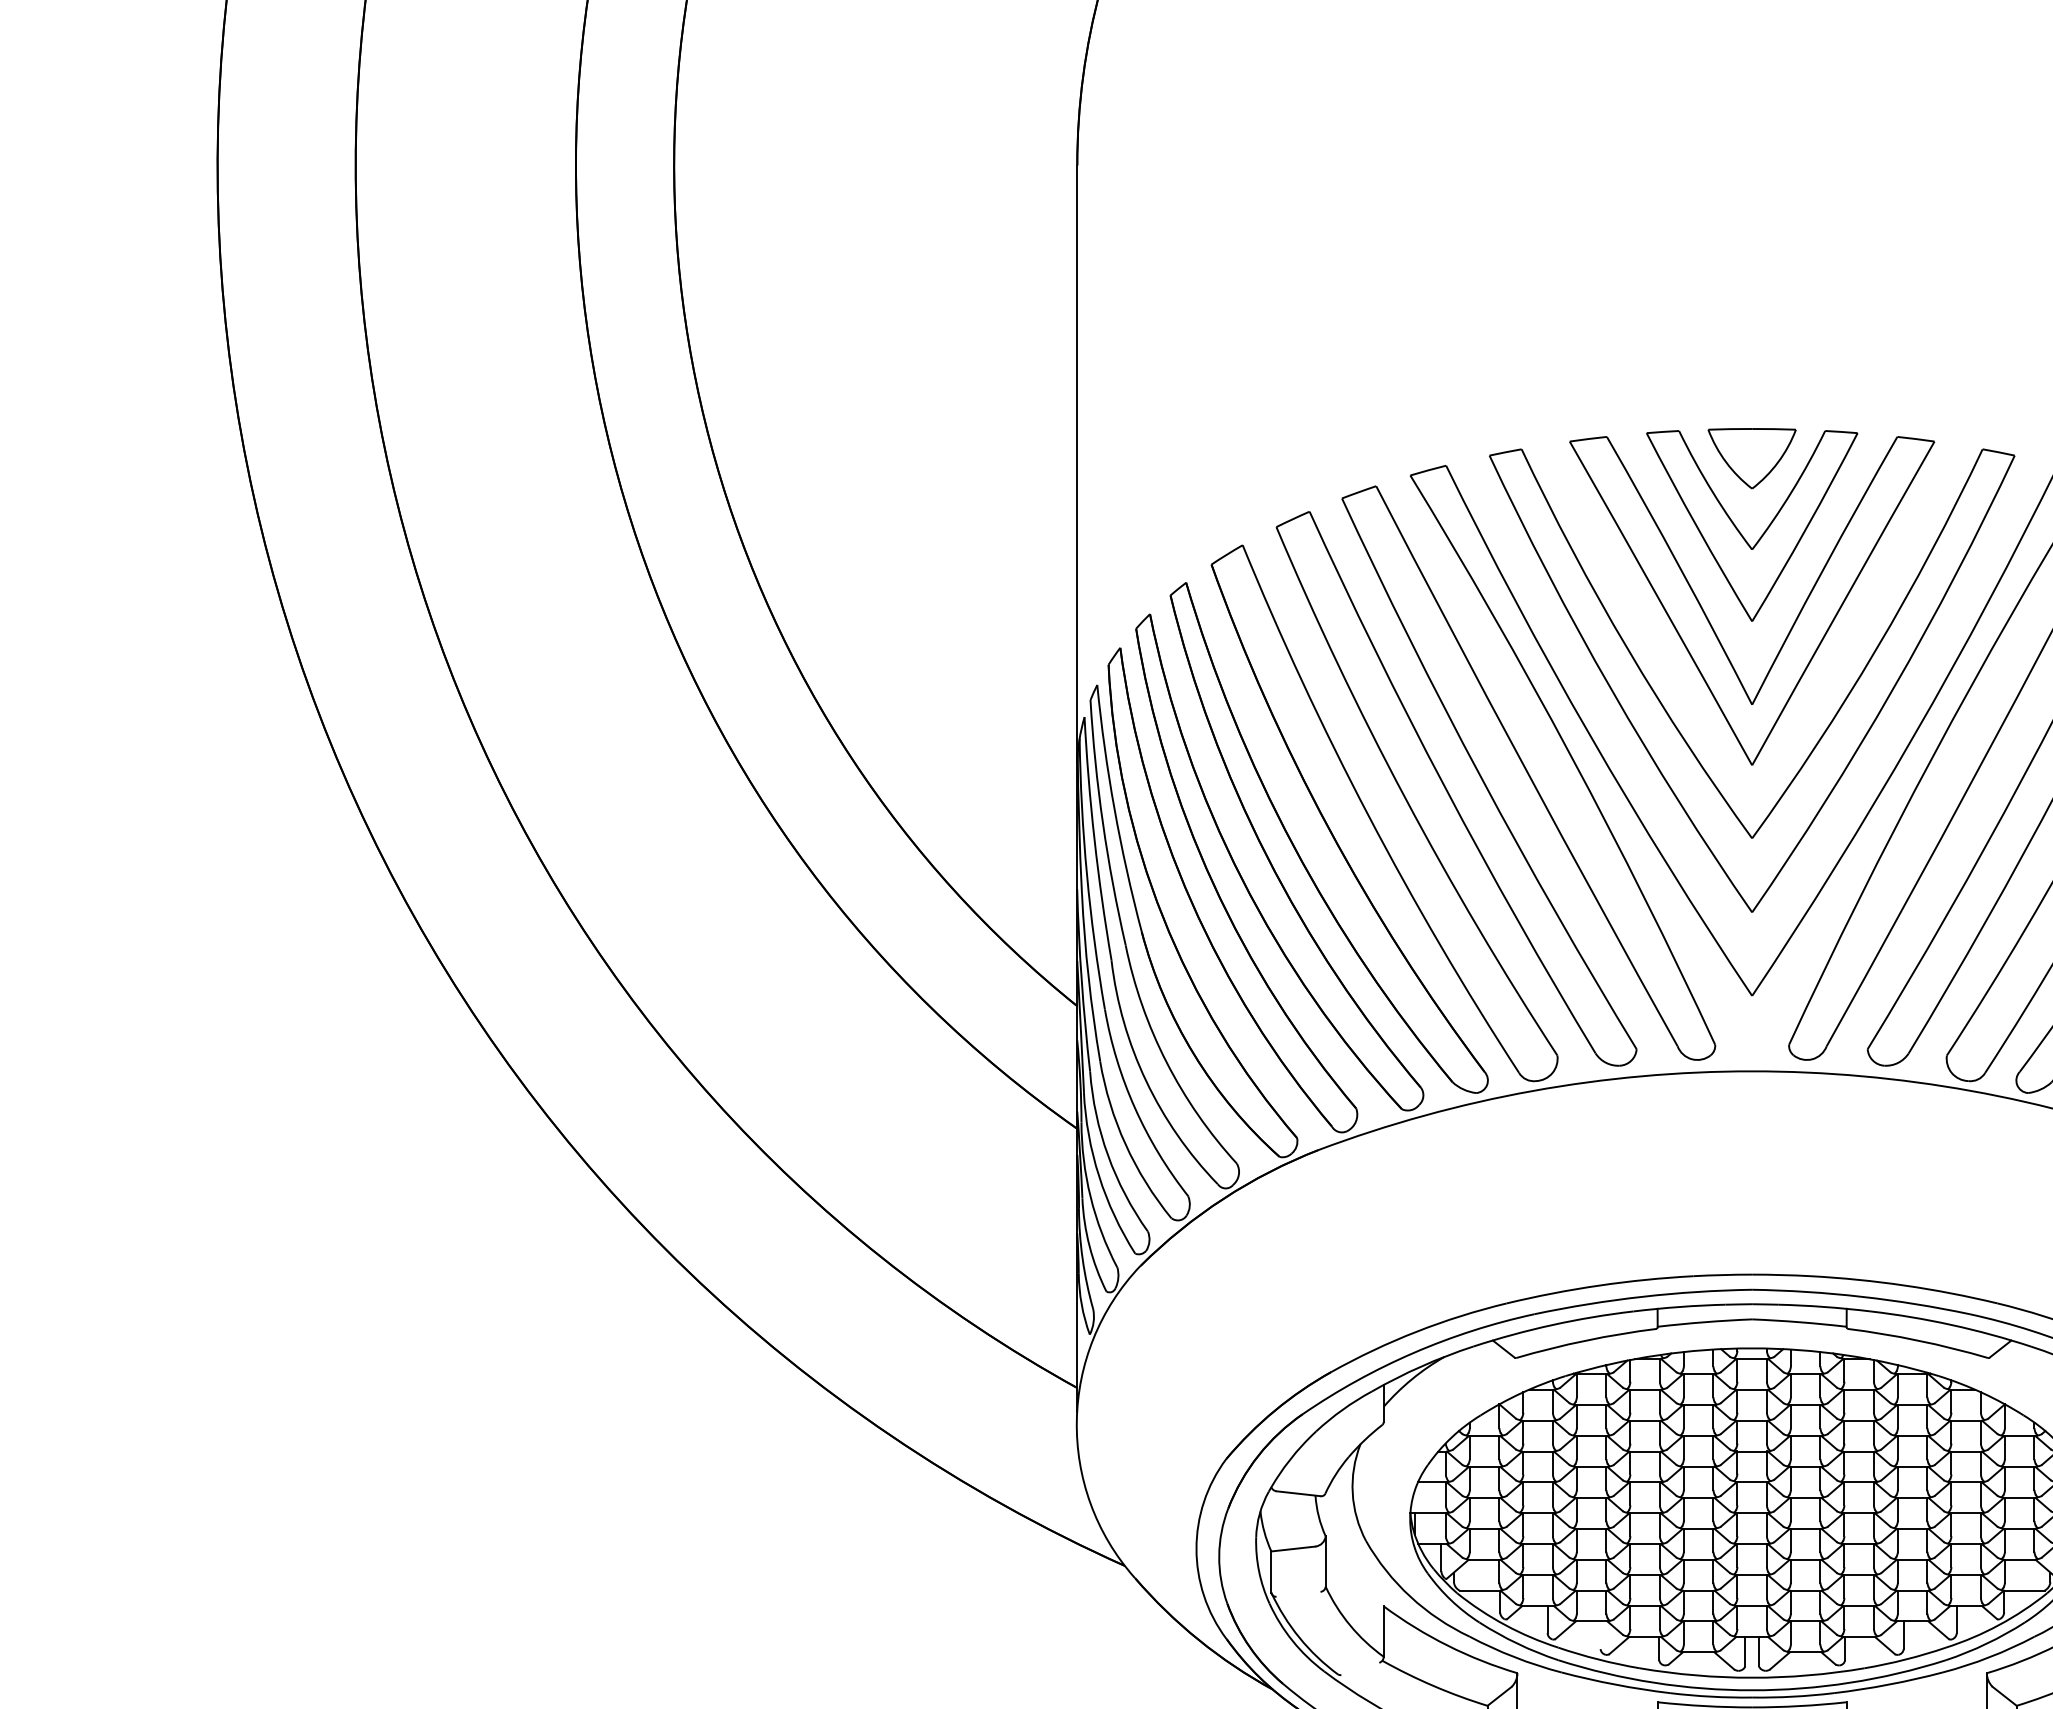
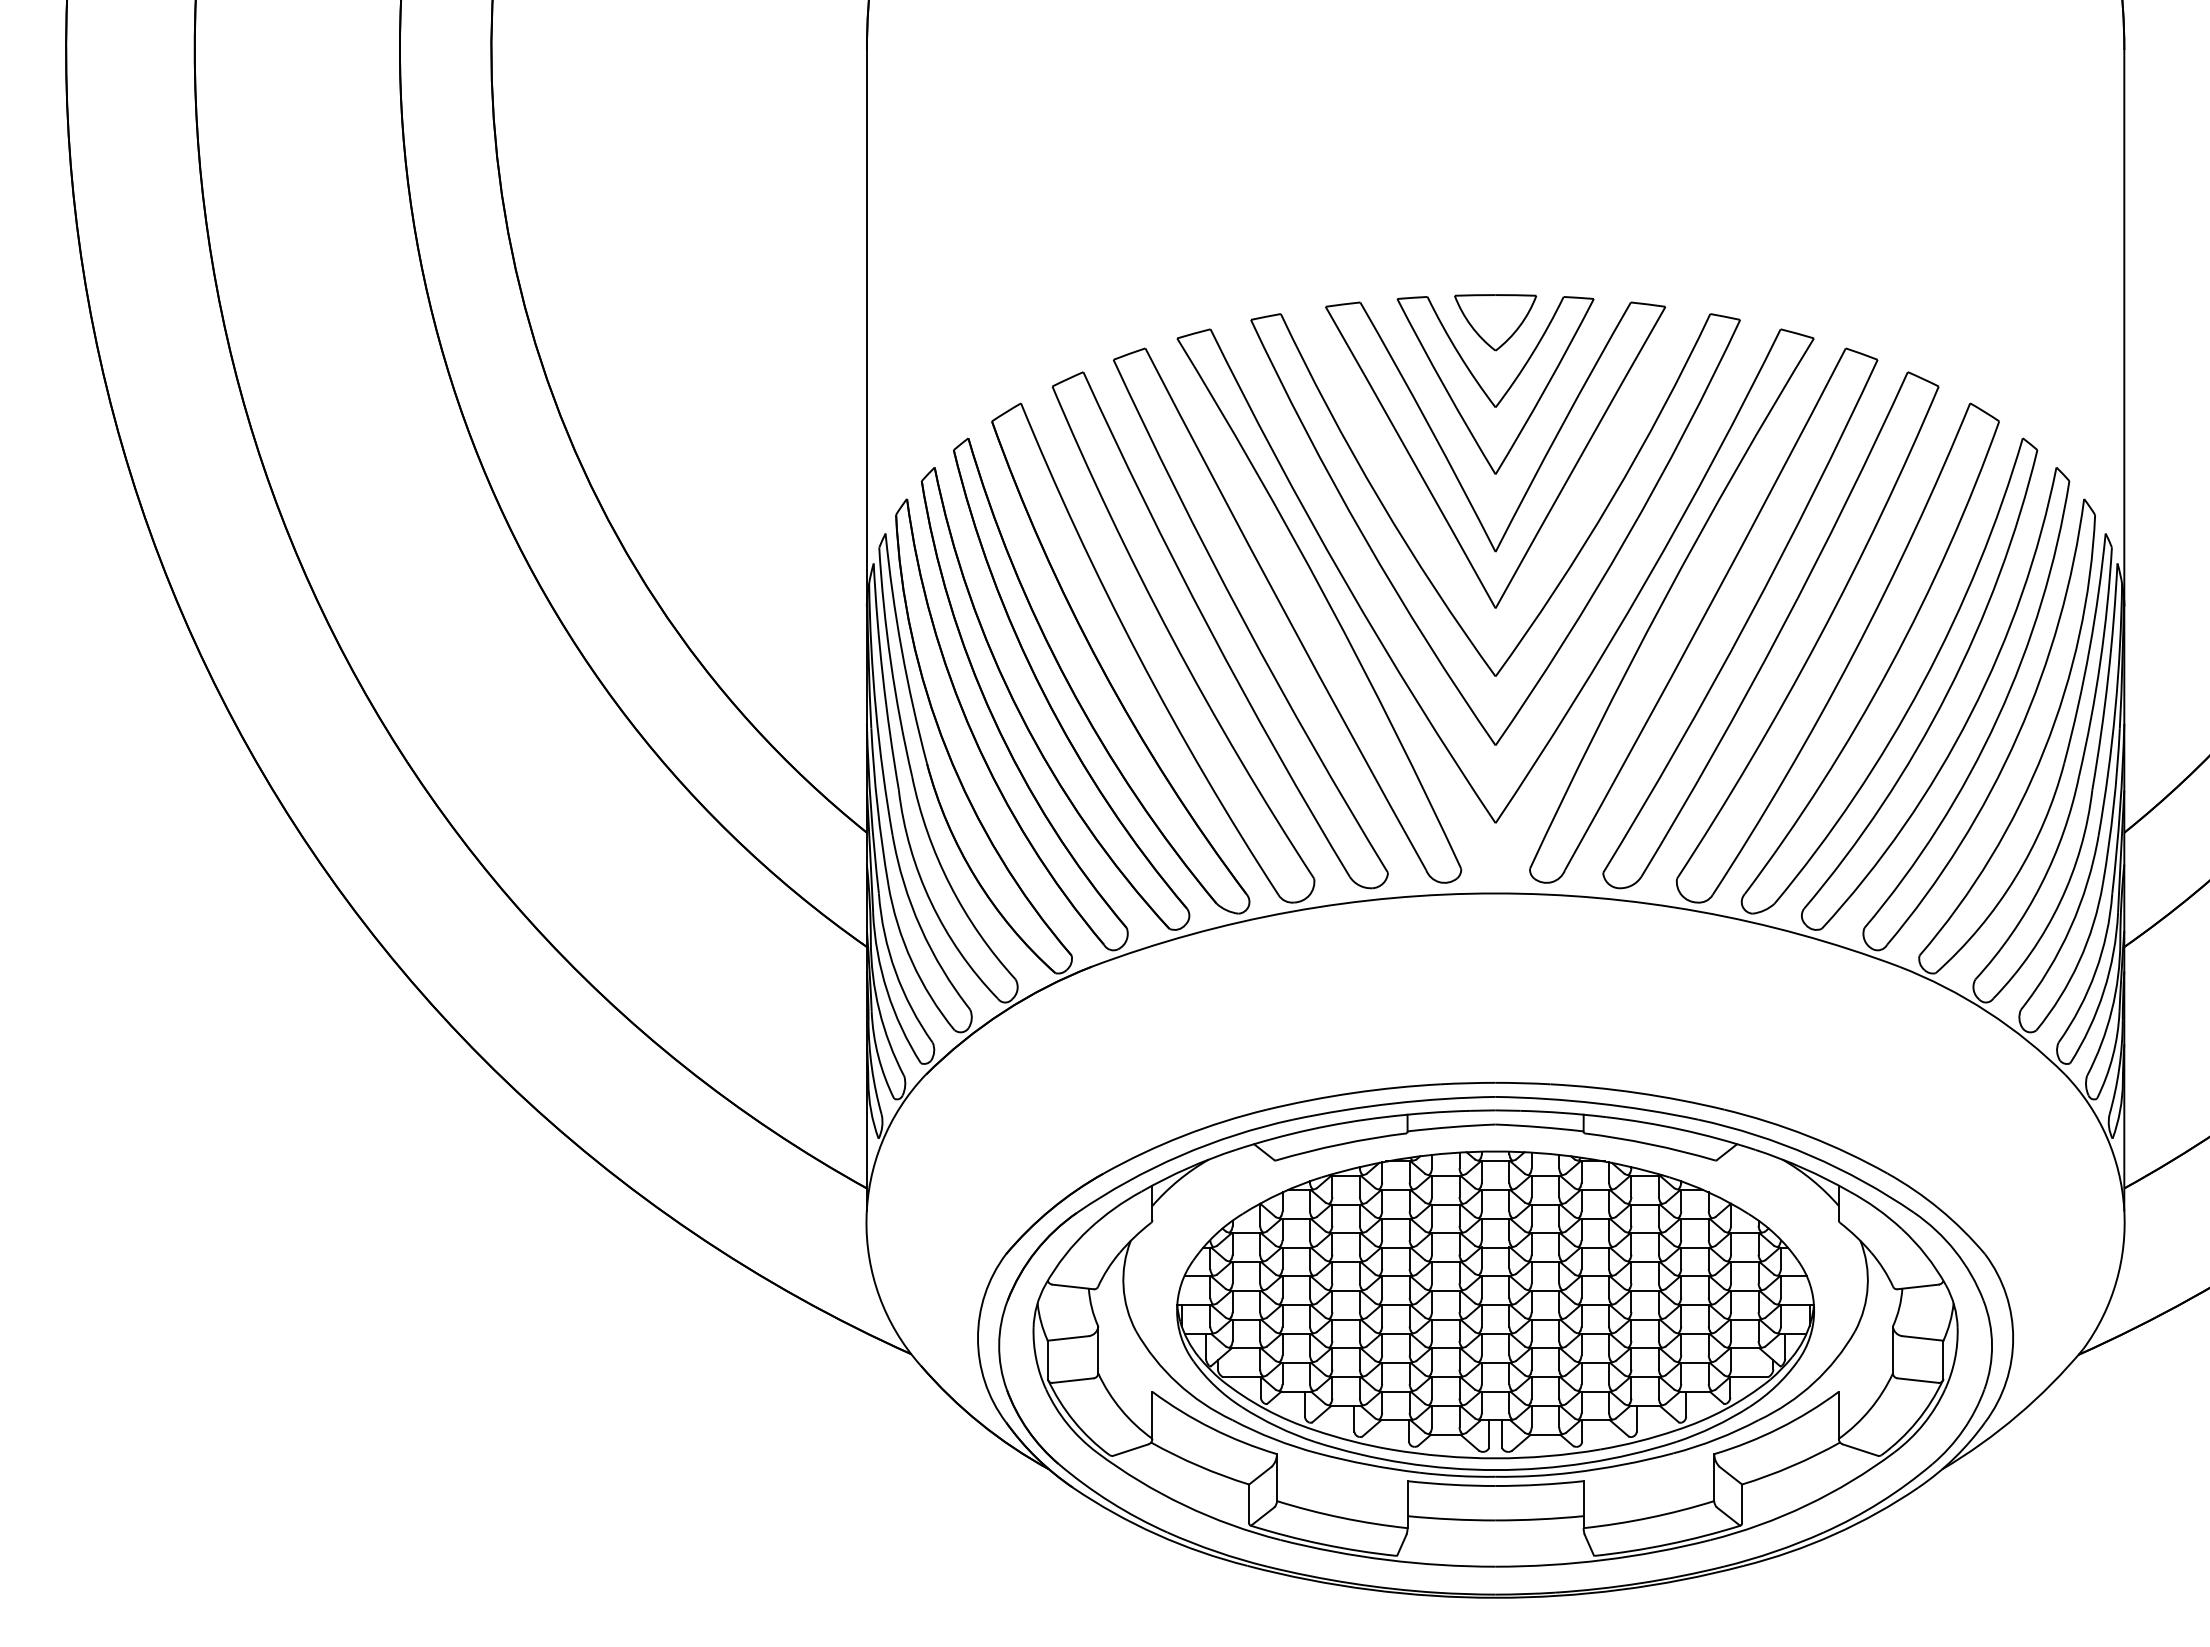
line: (1297, 1594) -> (1072, 1380), added
line: (1600, 1634) -> (1354, 1418), added
line: (1360, 1668) -> (1130, 1449), added

